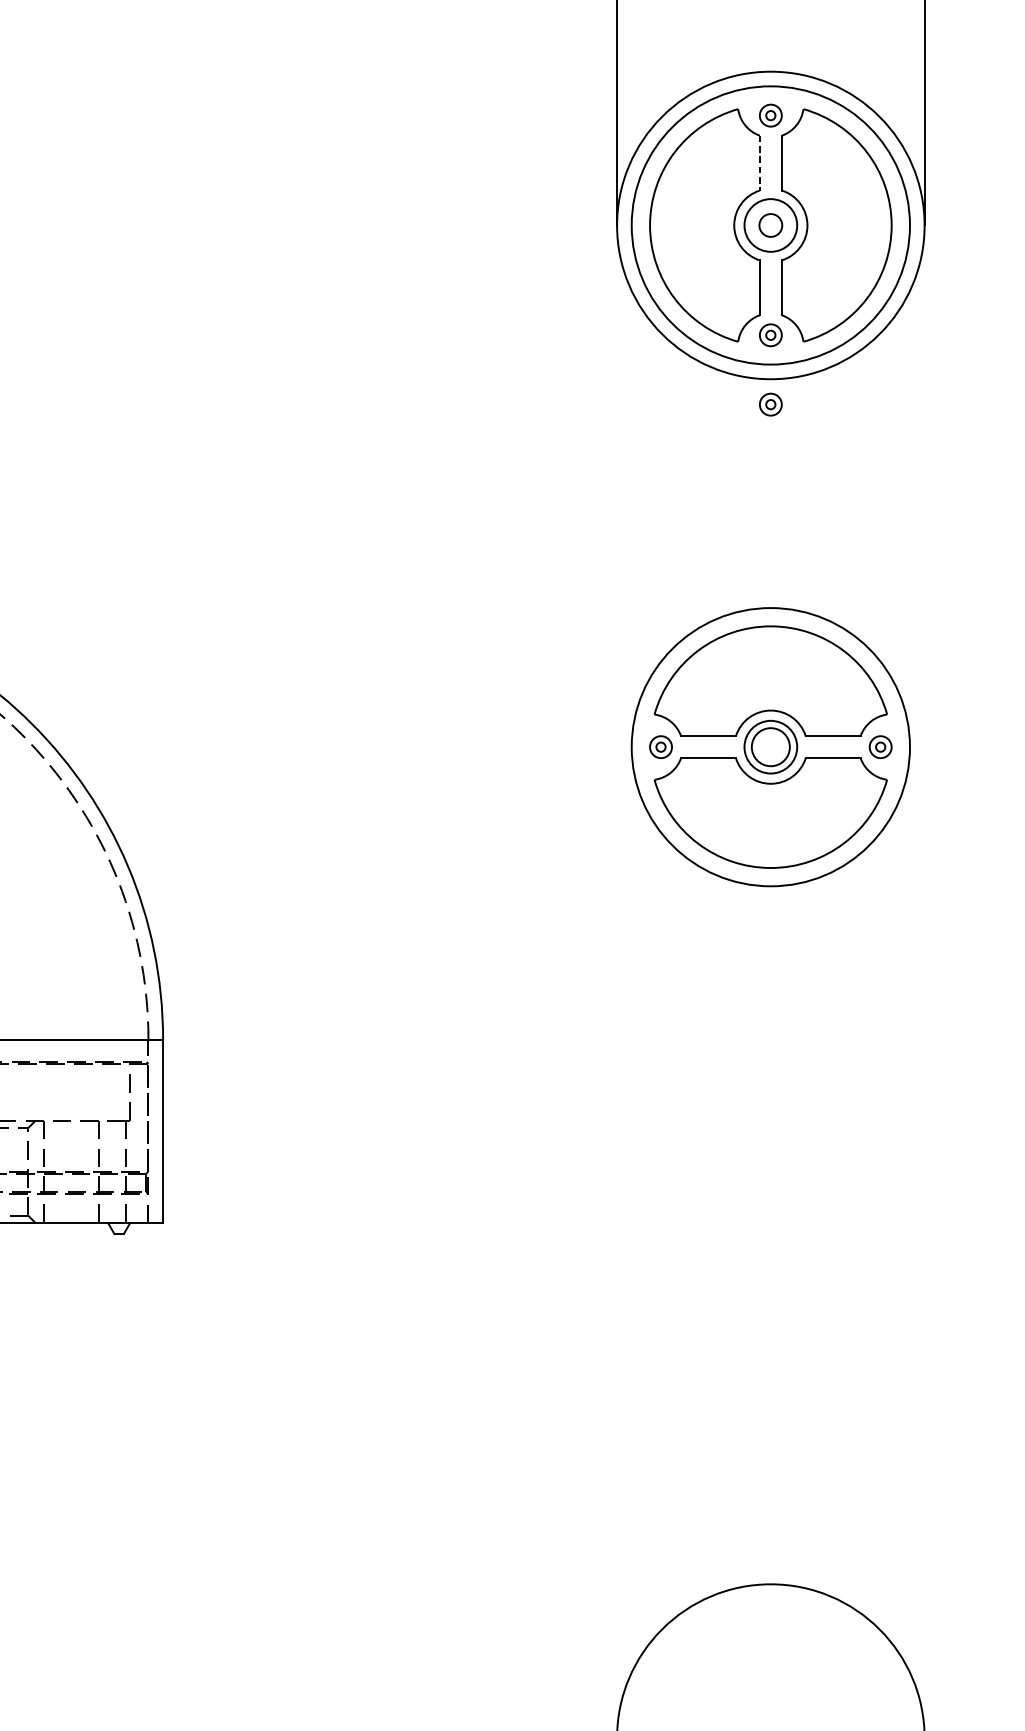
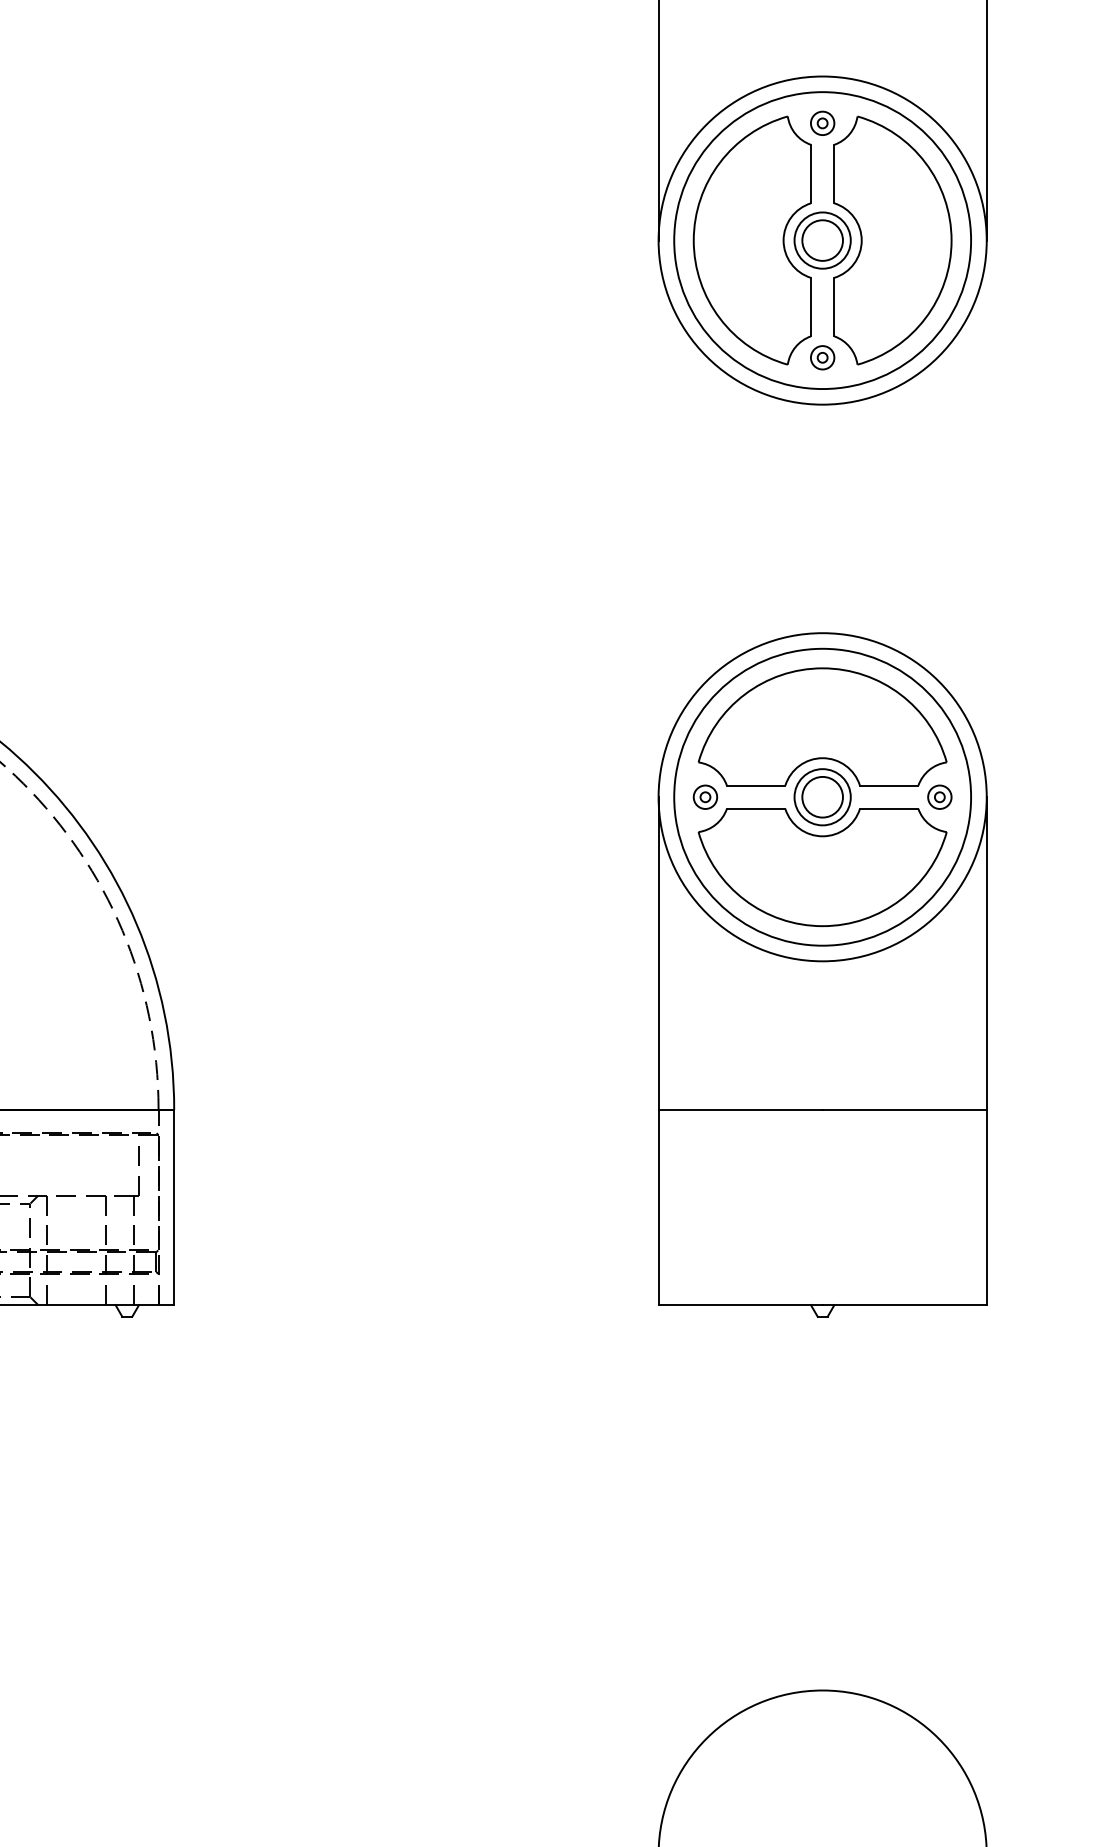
line: (759, 163) -> (810, 174), dashed -> solid
circle: (770, 225) -> (822, 240), size x1.67
part: (770, 404) -> (822, 431), removed
part: (770, 913) -> (822, 974), added

